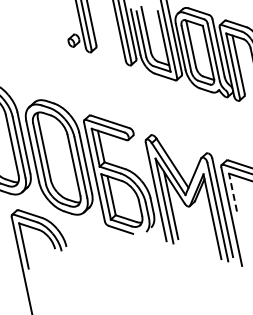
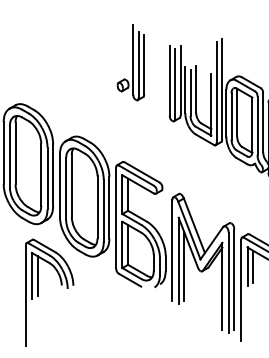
line: (238, 191) -> (253, 266), added
line: (232, 192) -> (247, 266), dashed -> solid
line: (29, 244) -> (37, 275), added

